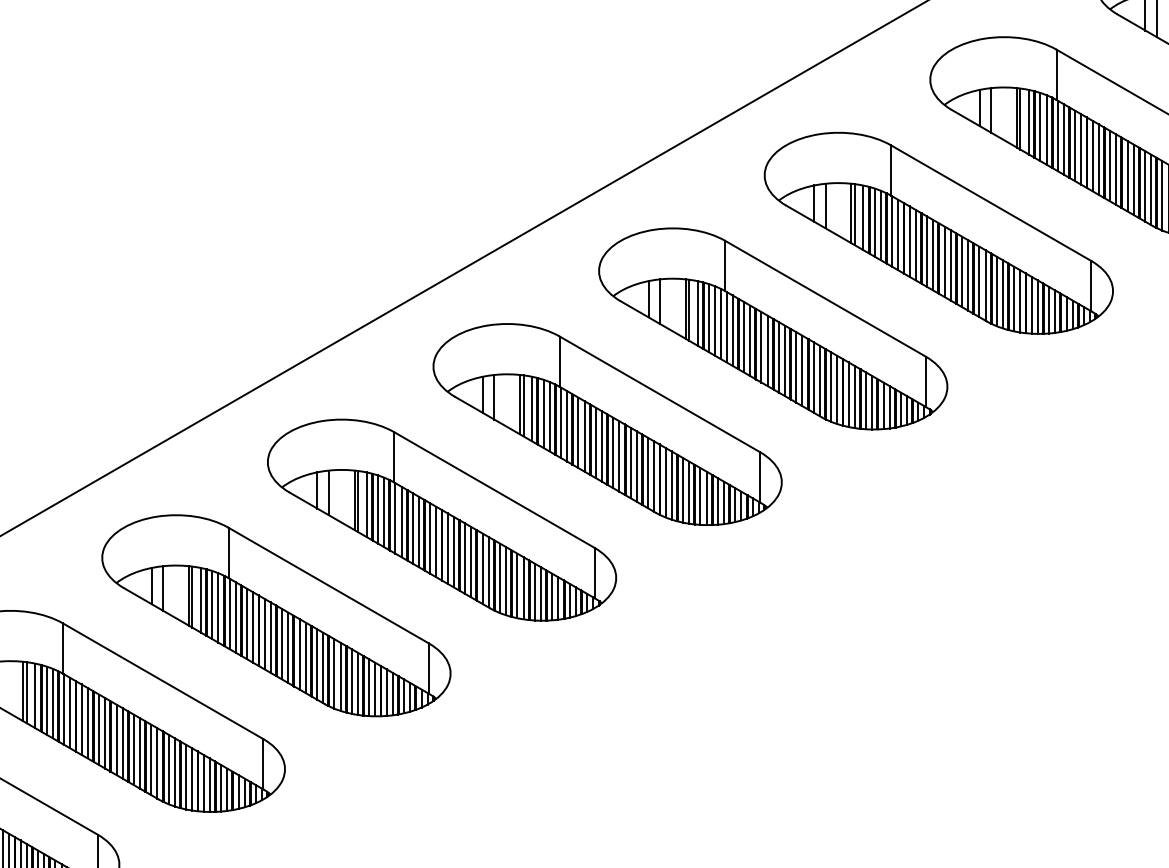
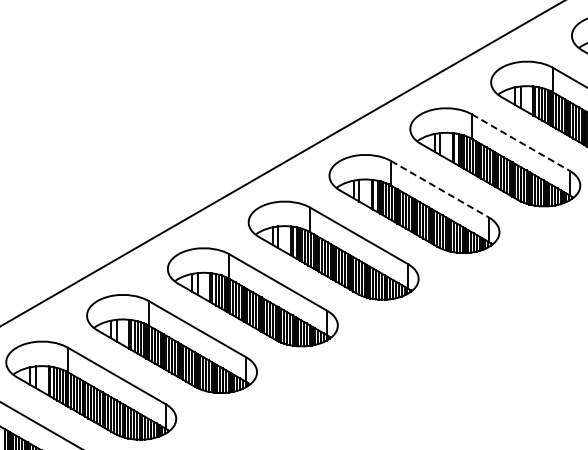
line: (992, 202) -> (521, 142), solid -> dashed
line: (826, 299) -> (440, 189), solid -> dashed

